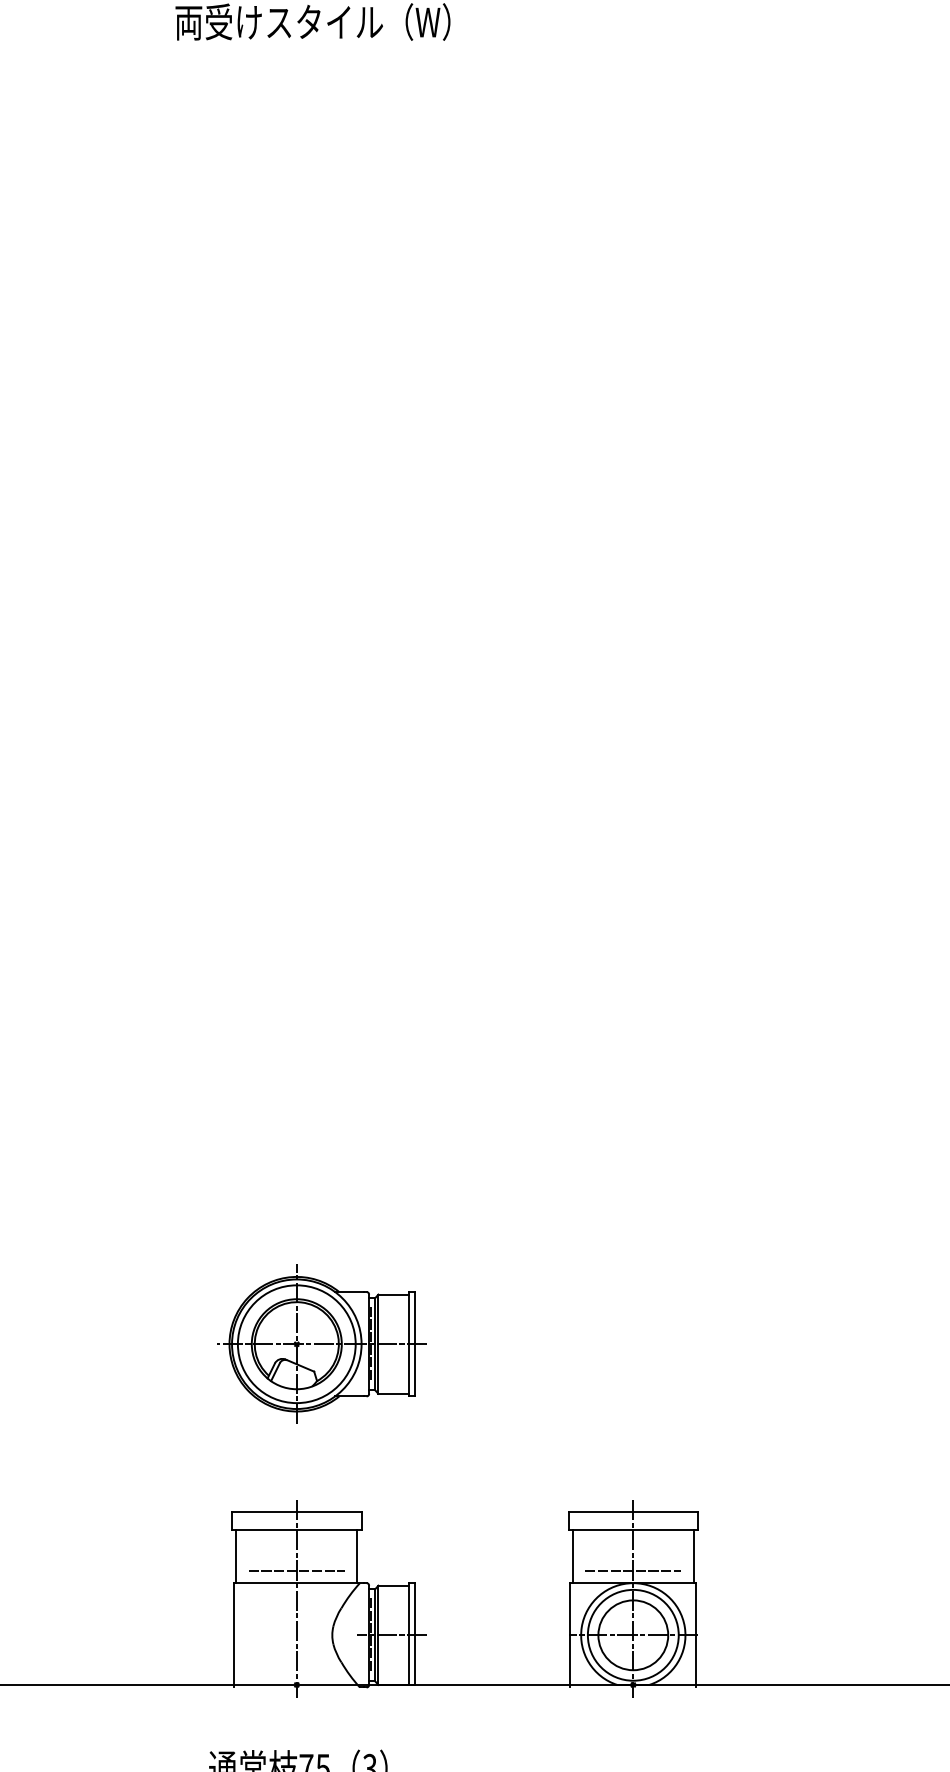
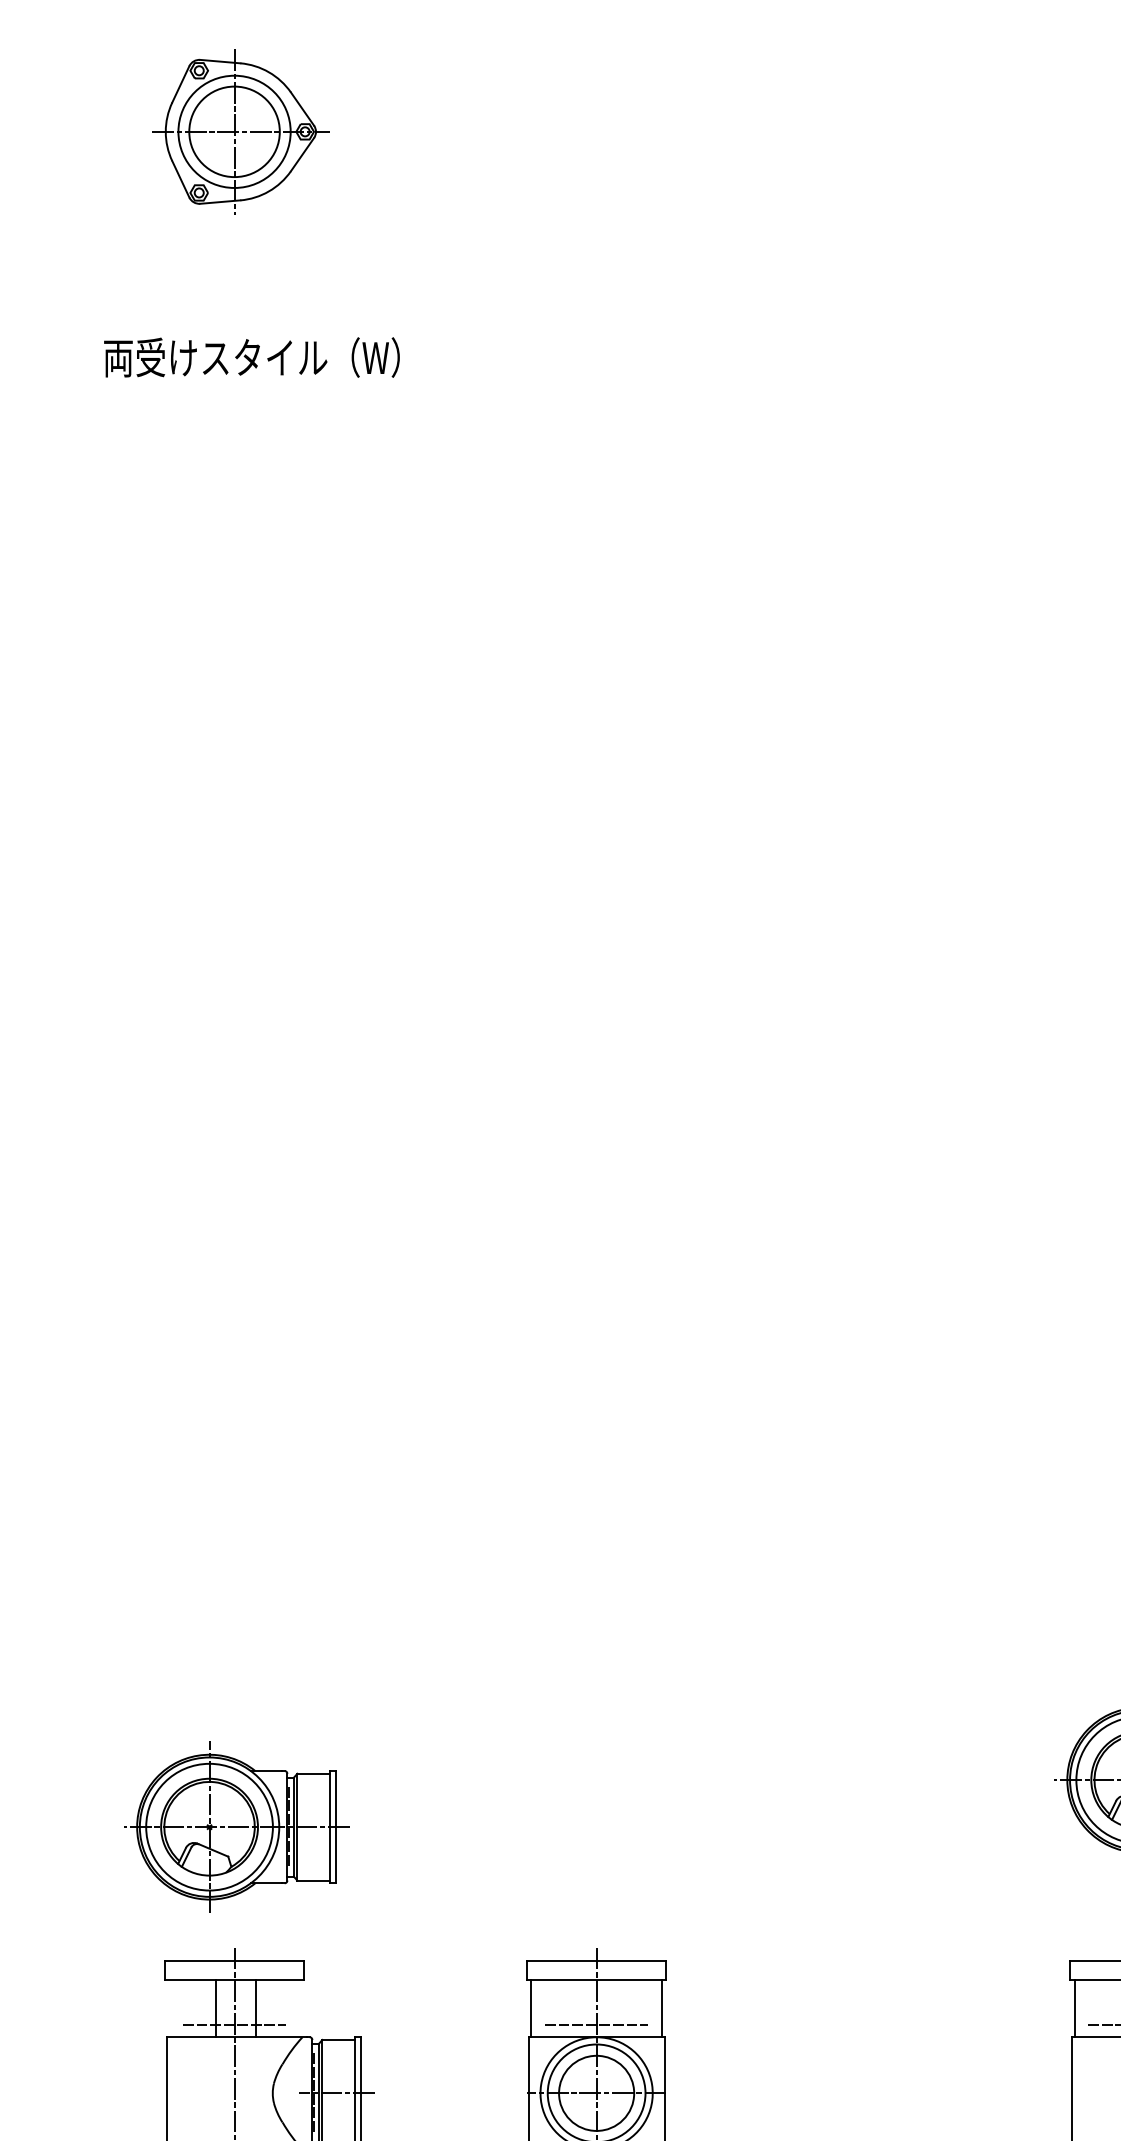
part: (321, 1343) -> (236, 1826), moved
line: (236, 1556) -> (216, 2008), moved
line: (357, 1556) -> (255, 2008), moved

